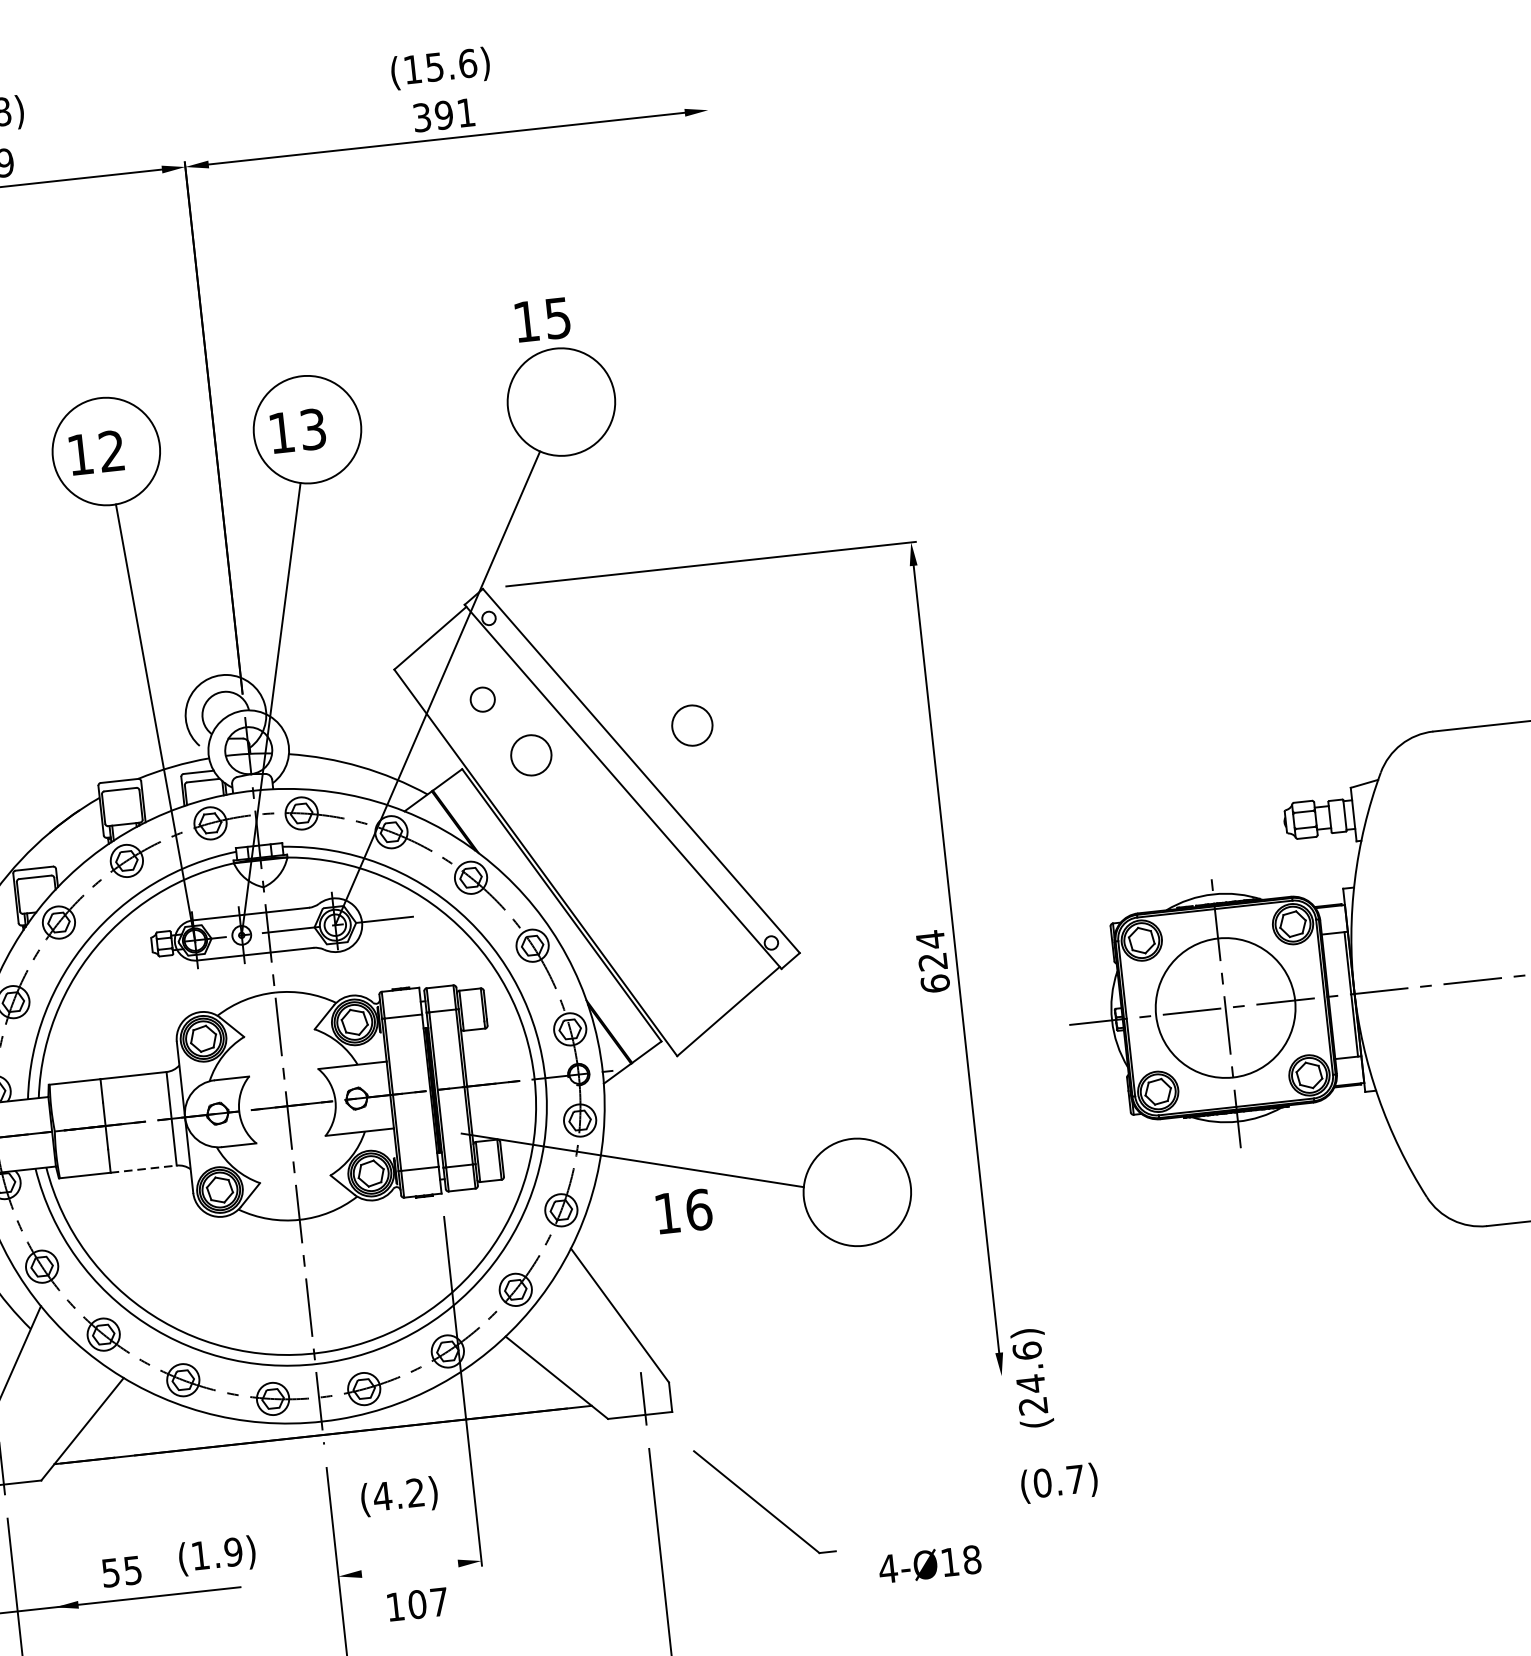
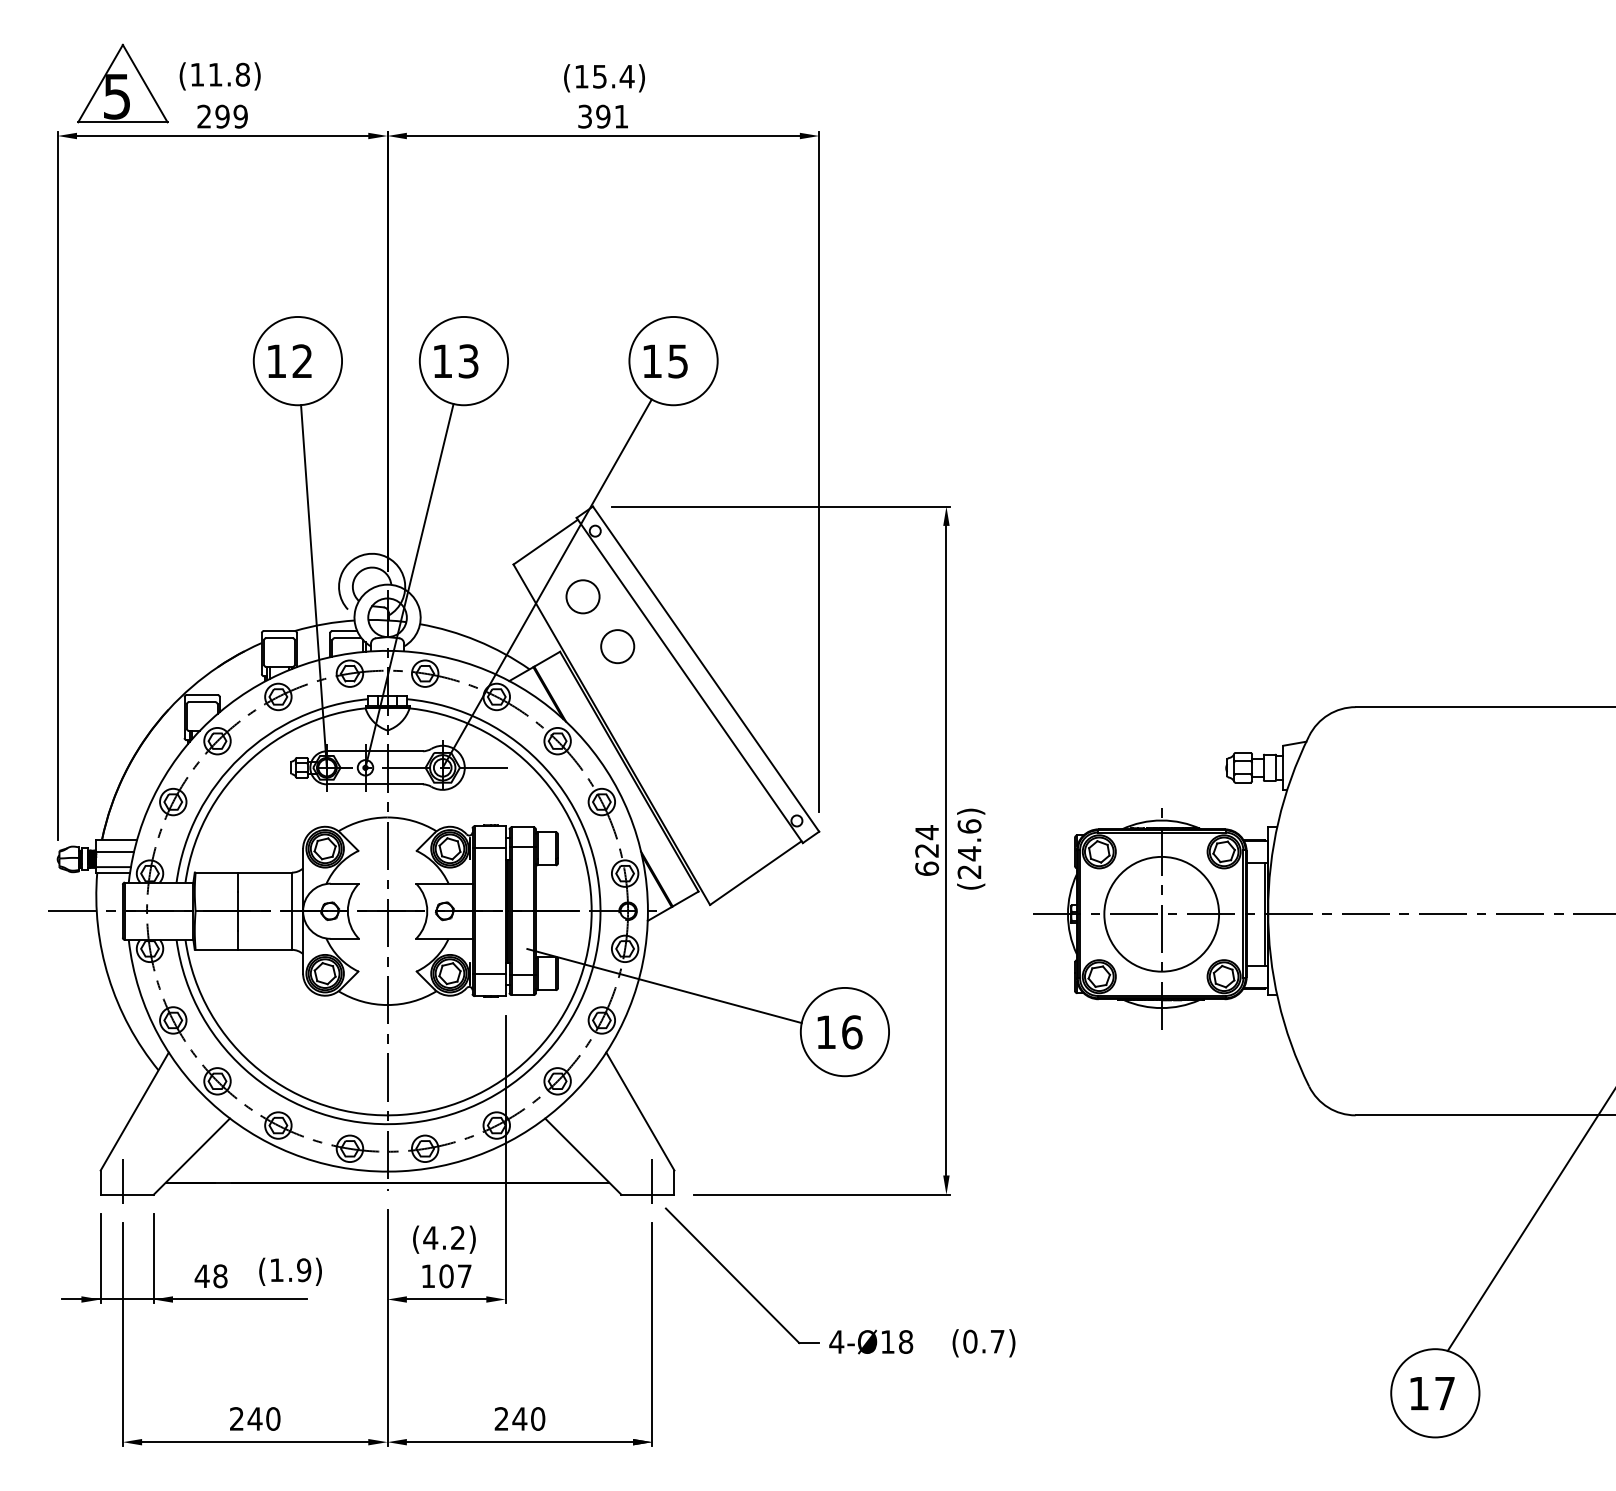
text: (466, 63) -> (626, 76), (15.6) -> (15.4)
text: (542, 320) -> (665, 361), moved
line: (752, 517) -> (819, 472), added
circle: (482, 699) -> (582, 596), size x1.67
circle: (692, 725) -> (751, 636), removed
line: (144, 1168) -> (265, 949), dashed -> solid
text: (683, 1211) -> (839, 1032), moved
text: (1032, 1377) -> (971, 848), moved
line: (850, 1392) -> (821, 1194), added
text: (1058, 1483) -> (983, 1343), moved
part: (764, 1500) -> (741, 1275), size x1.43
line: (49, 1557) -> (153, 1258), added
line: (409, 1568) -> (446, 1299), added
text: (120, 1572) -> (210, 1276), 55 -> 48
text: (417, 1604) -> (446, 1276), moved

